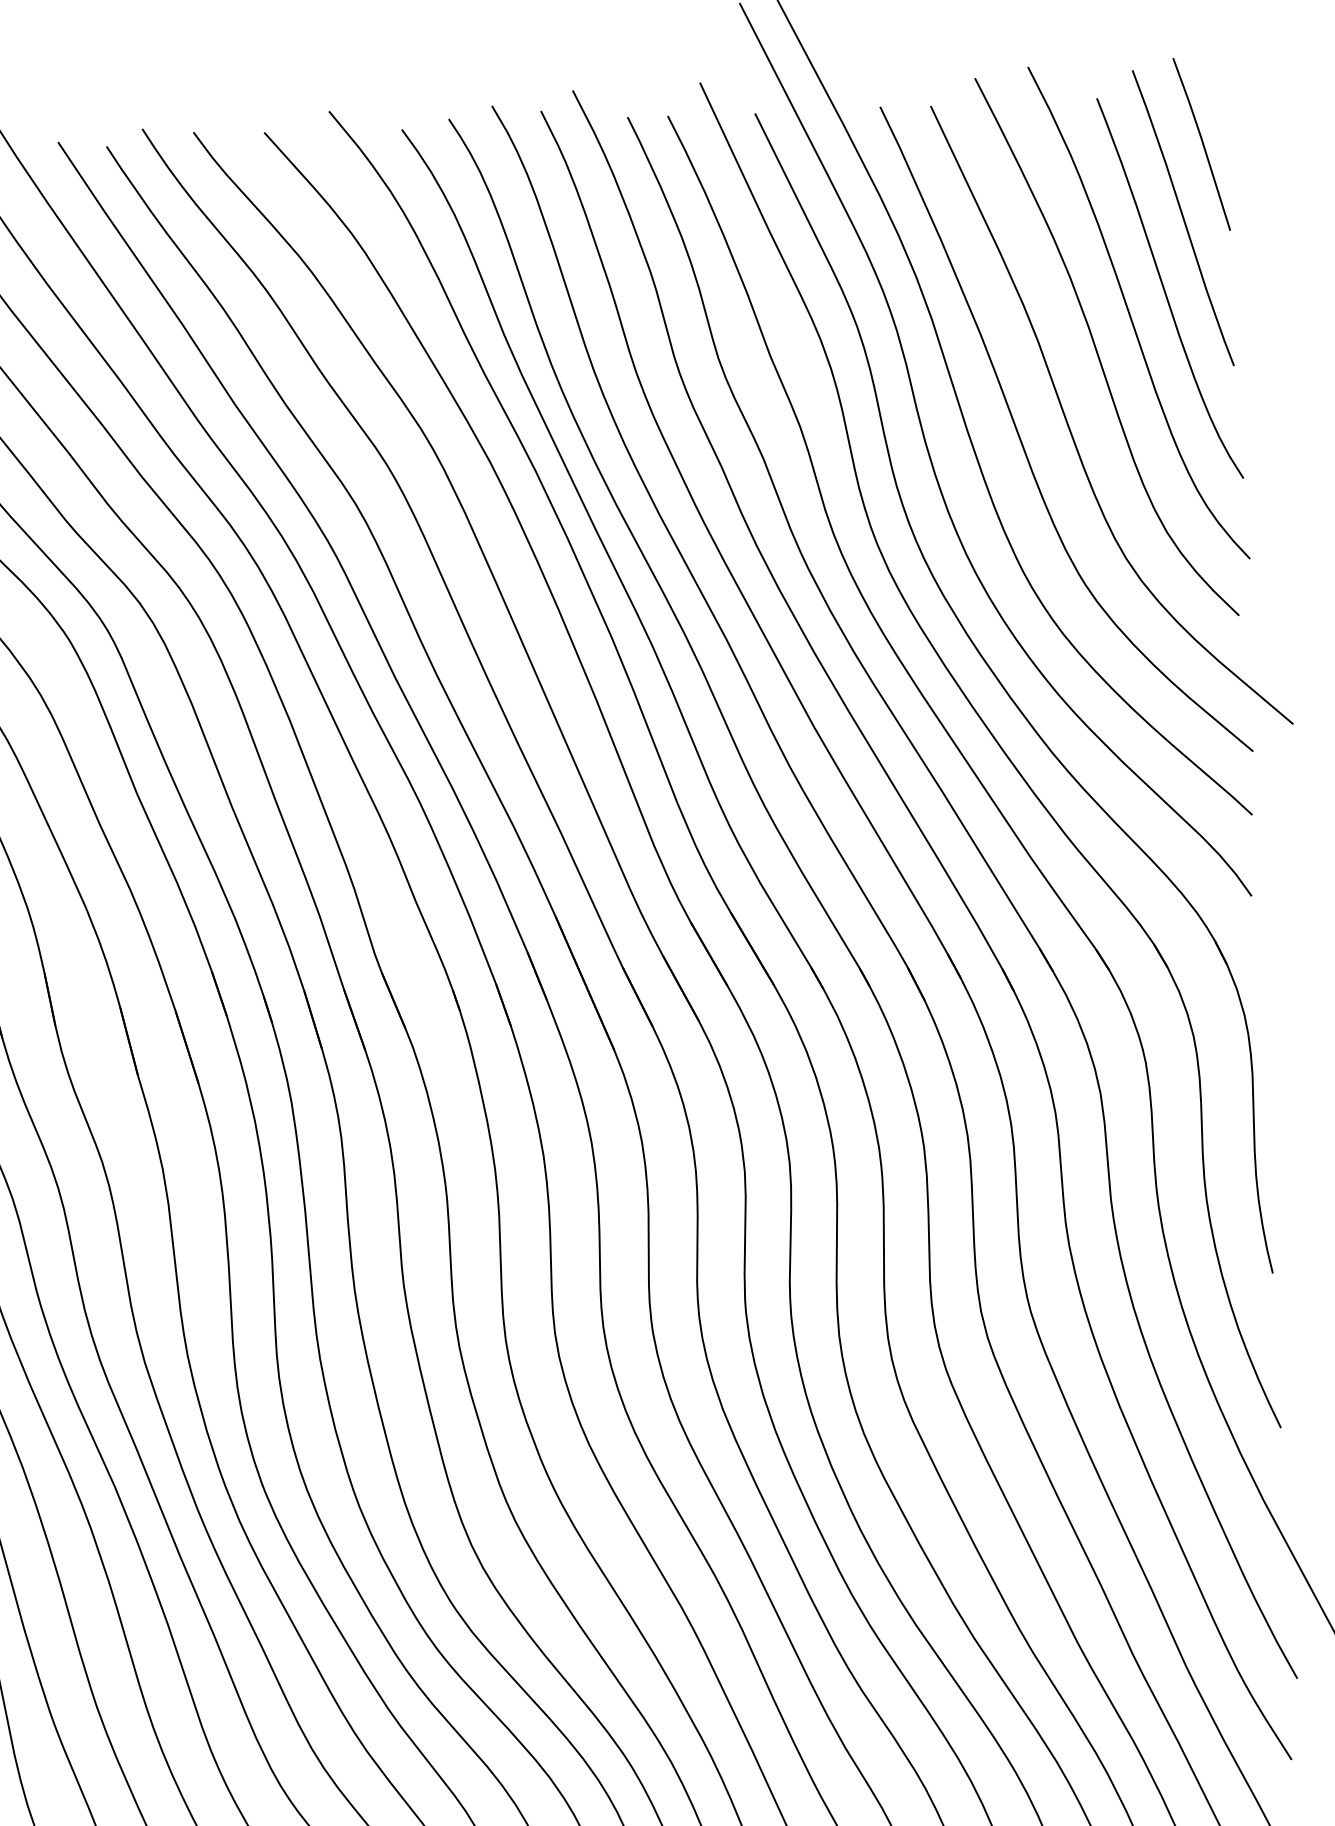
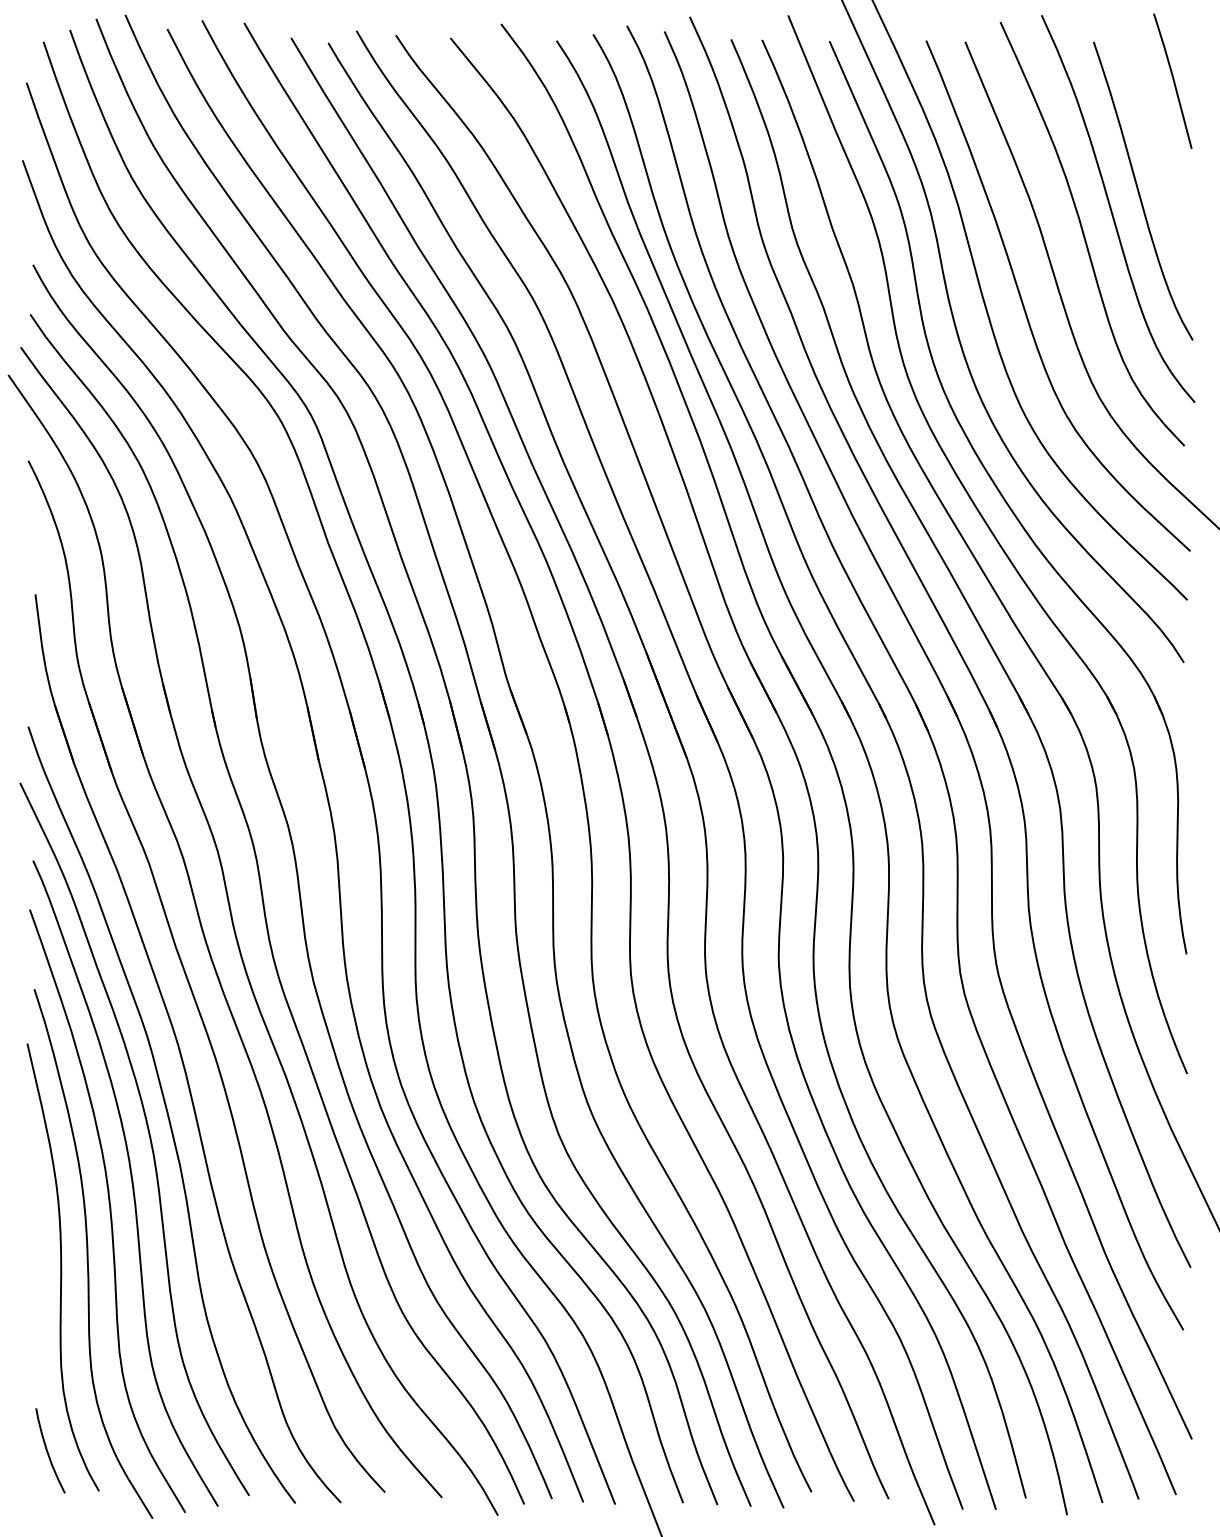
curve: (1182, 218) -> (1155, 137), removed

